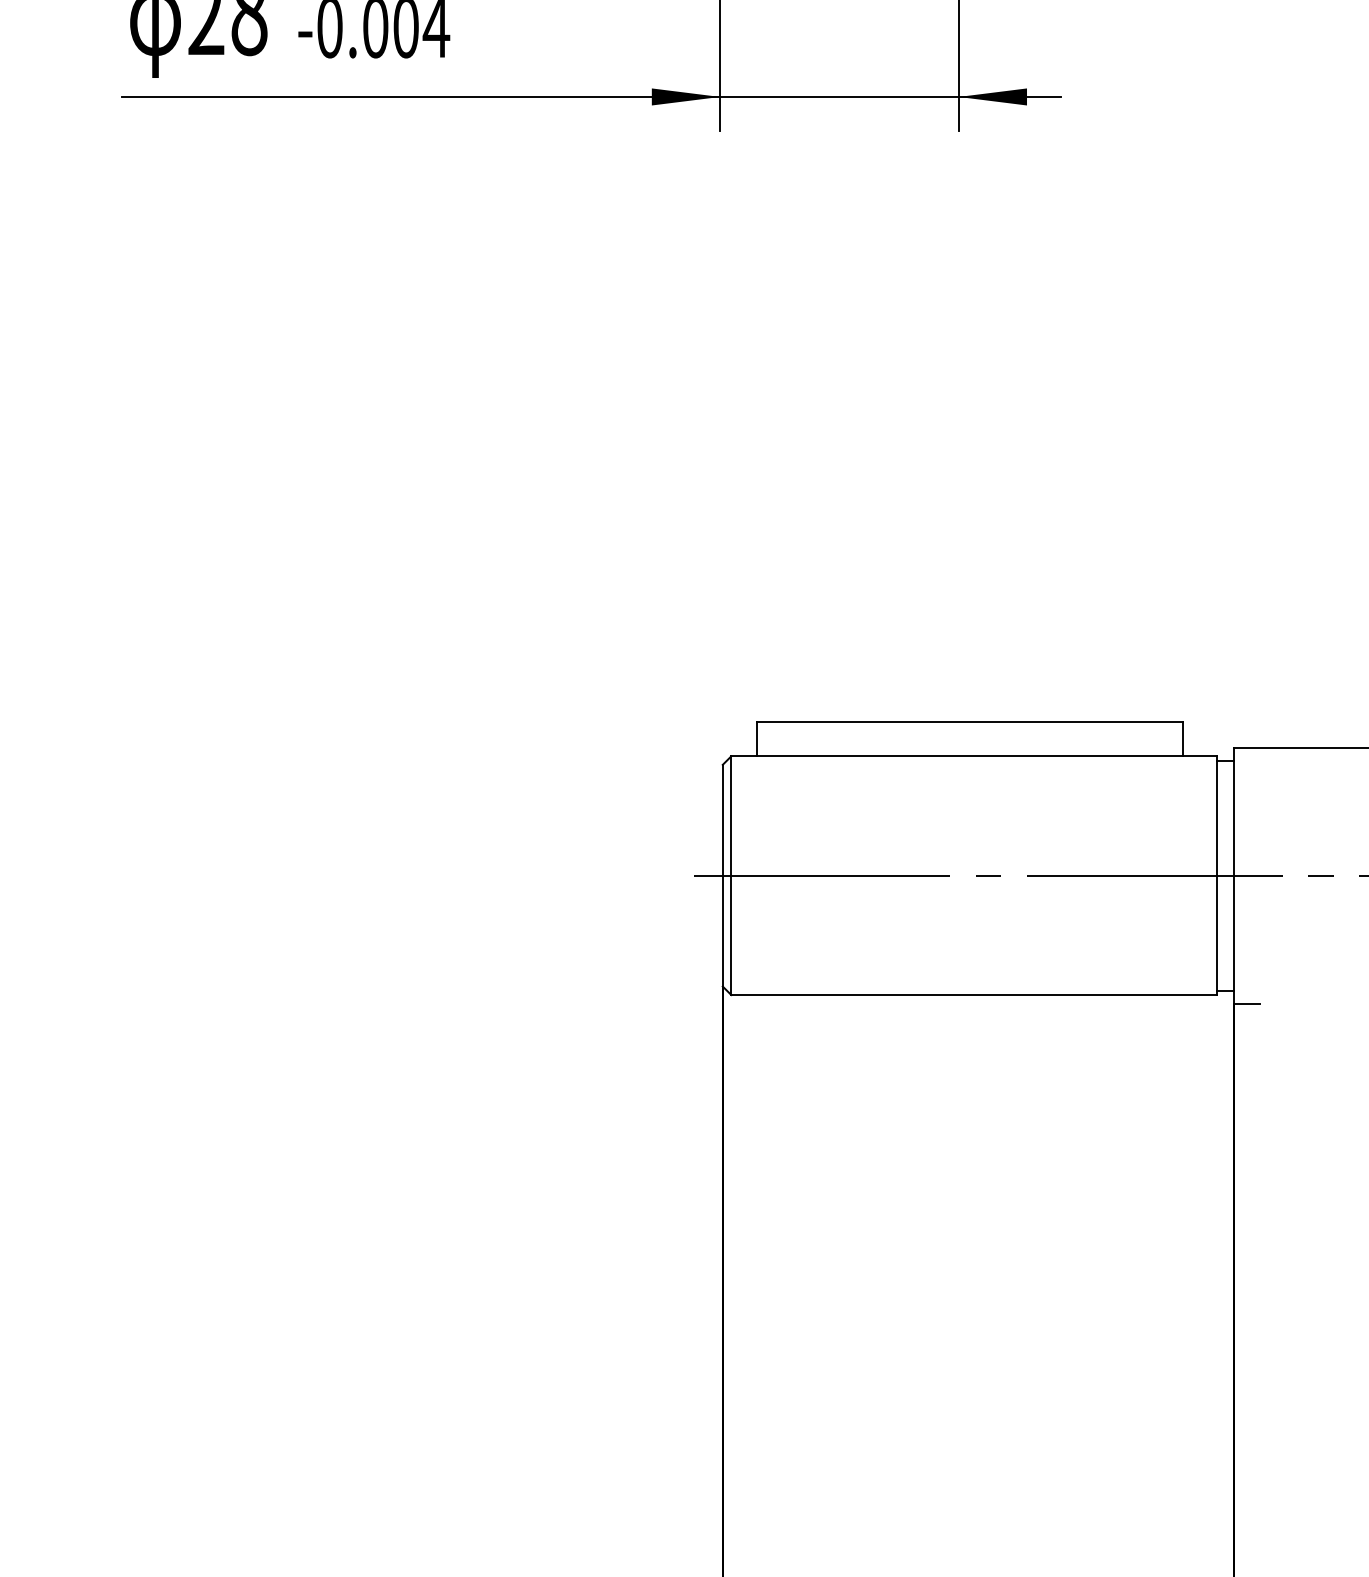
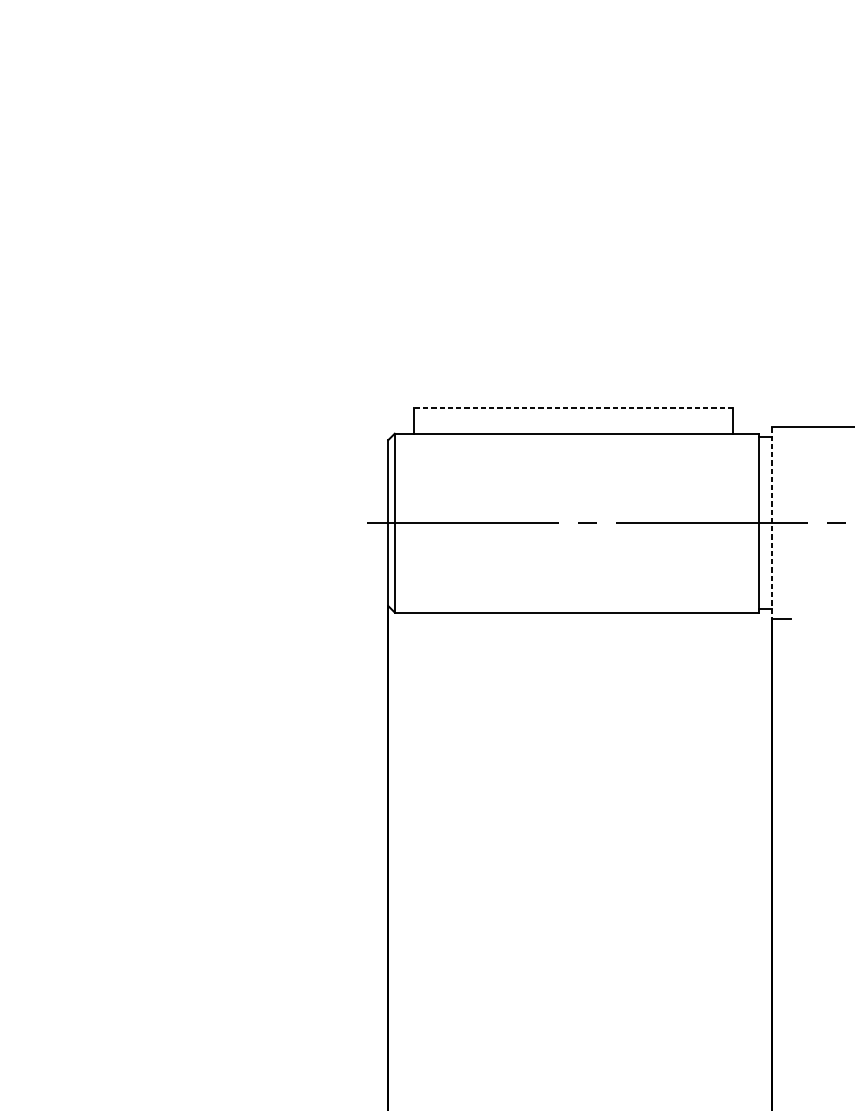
line: (969, 722) -> (573, 408), solid -> dashed
line: (1234, 875) -> (771, 522), solid -> dashed

